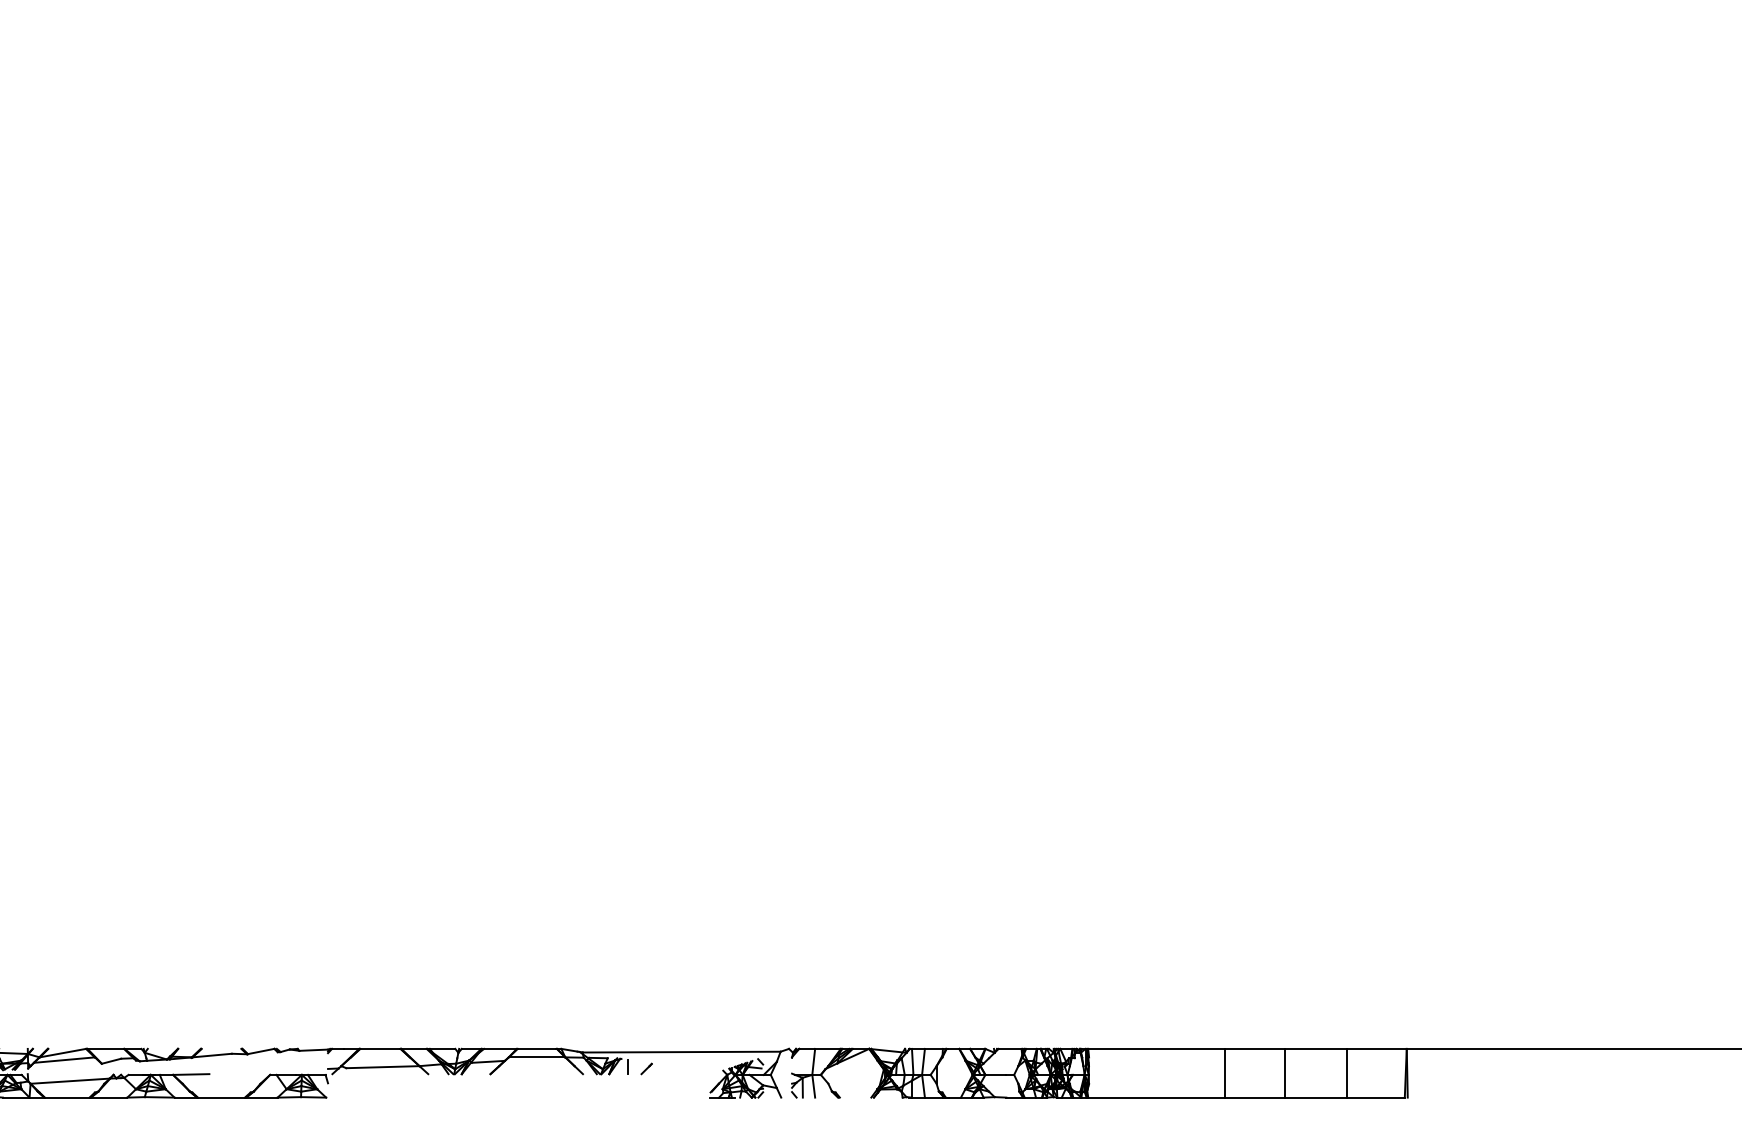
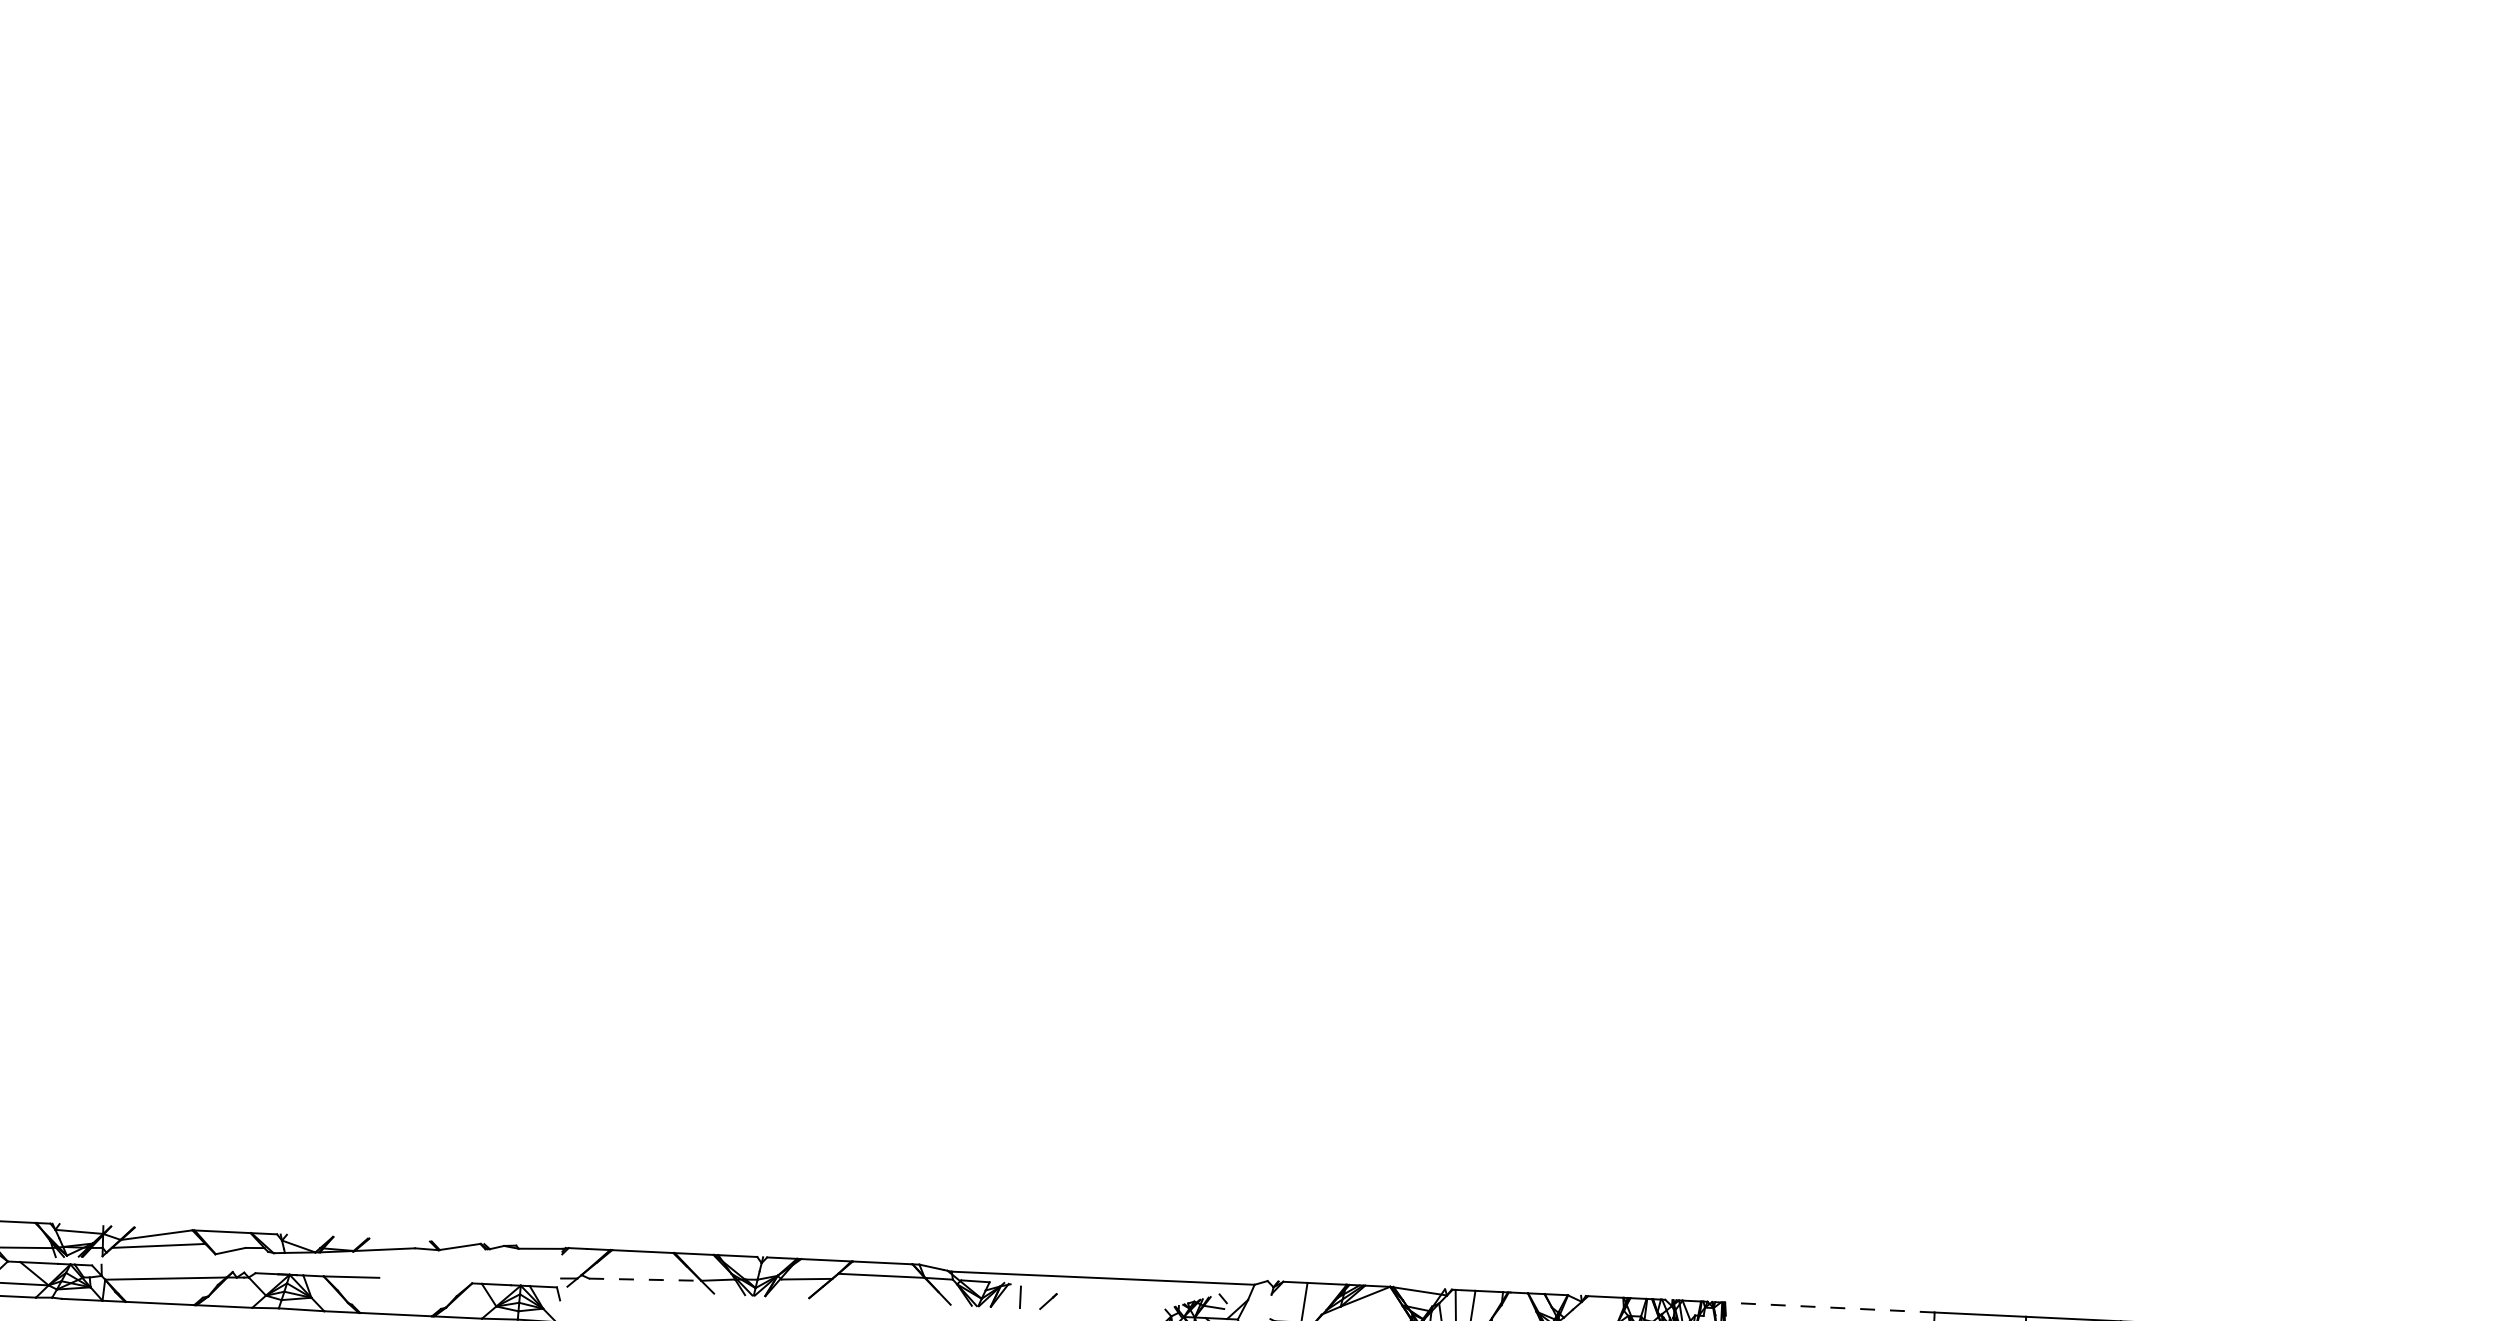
line: (1156, 1048) -> (1829, 1306), solid -> dashed
line: (382, 1067) -> (644, 1280), solid -> dashed

